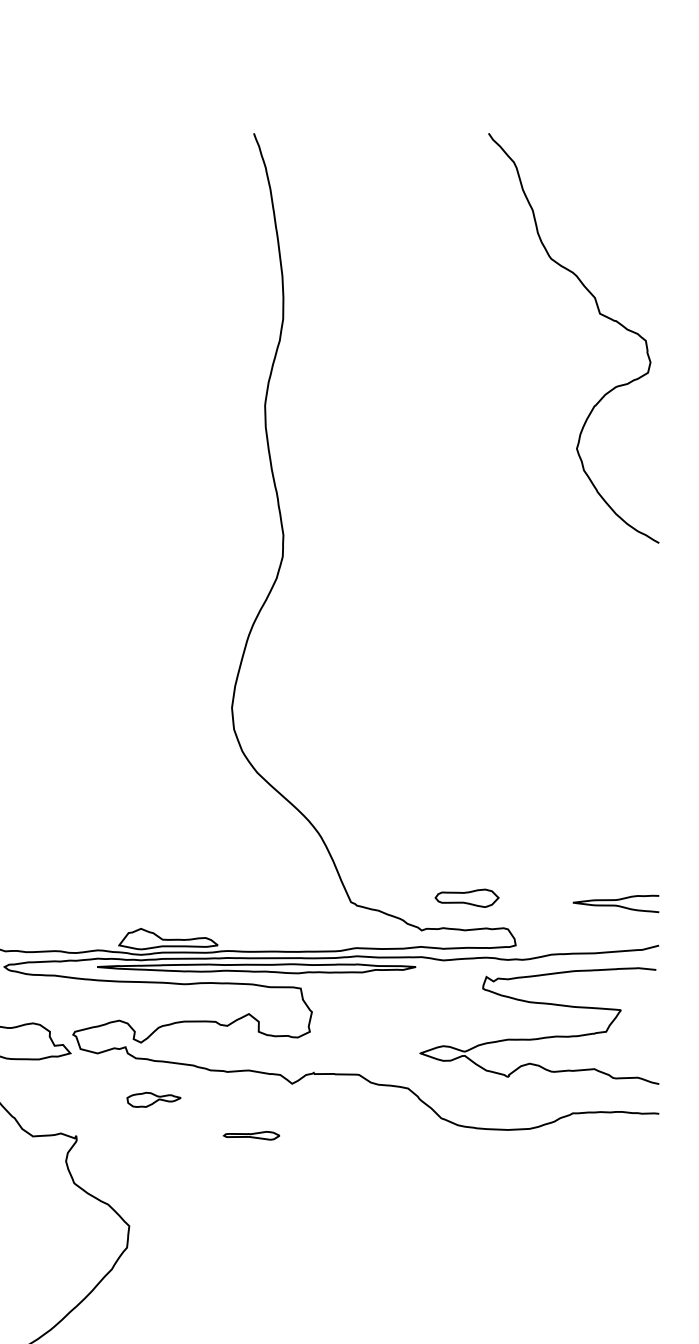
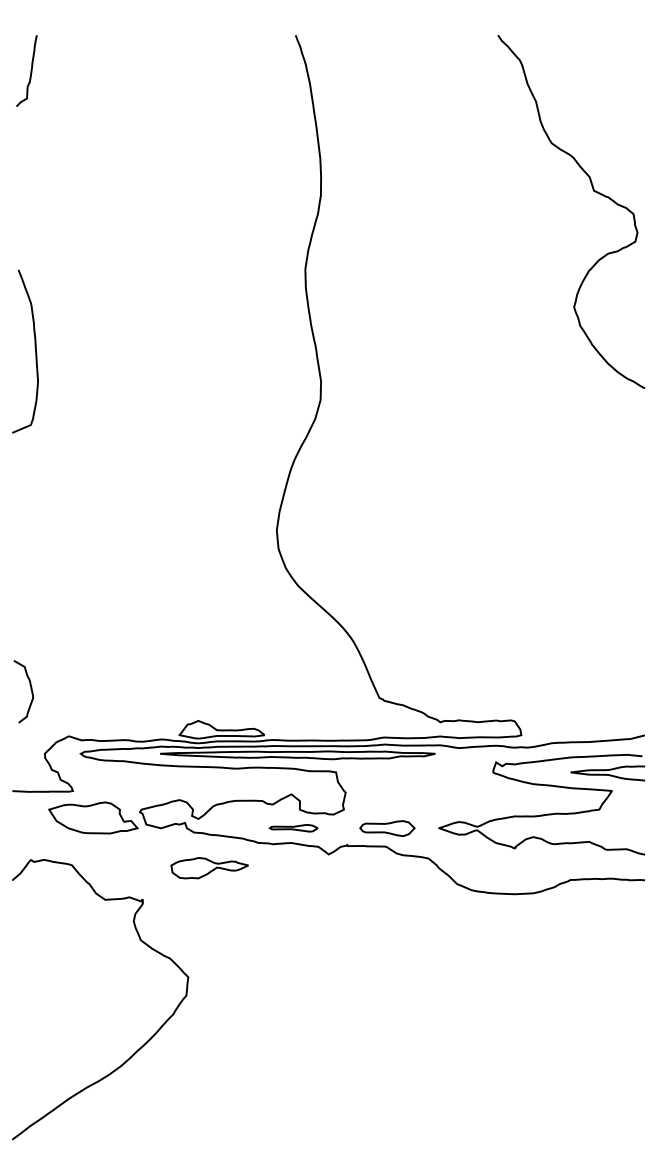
part: (467, 898) -> (387, 828), moved
curve: (615, 905) -> (607, 774), moved
part: (153, 1100) -> (209, 868), size x1.67
part: (251, 1136) -> (293, 828), moved

